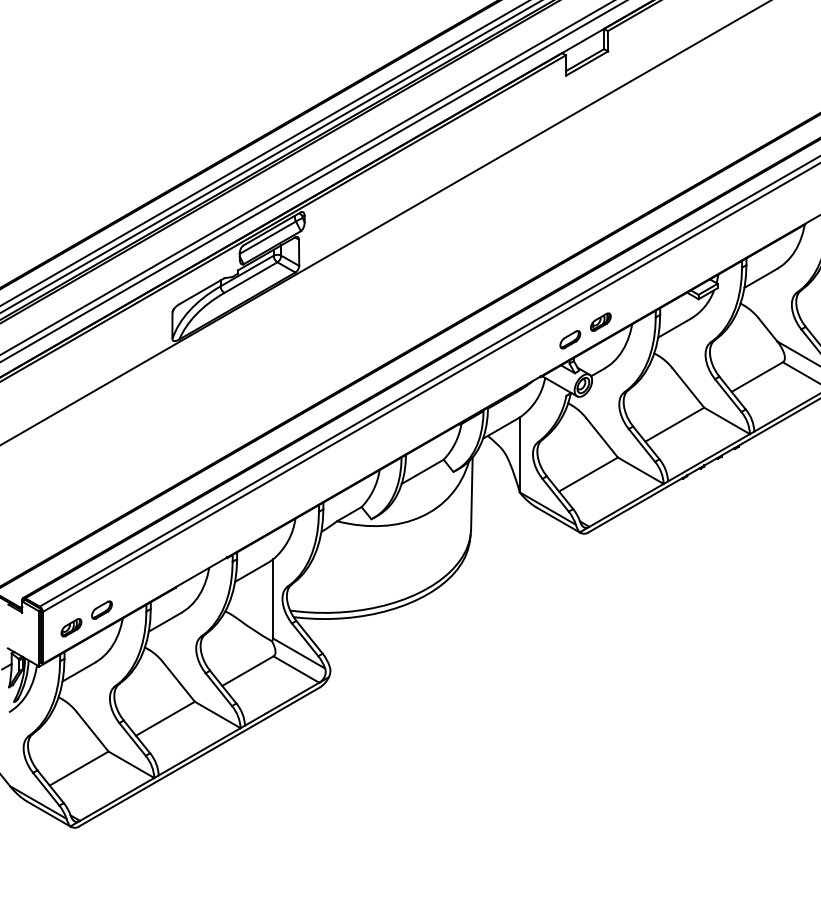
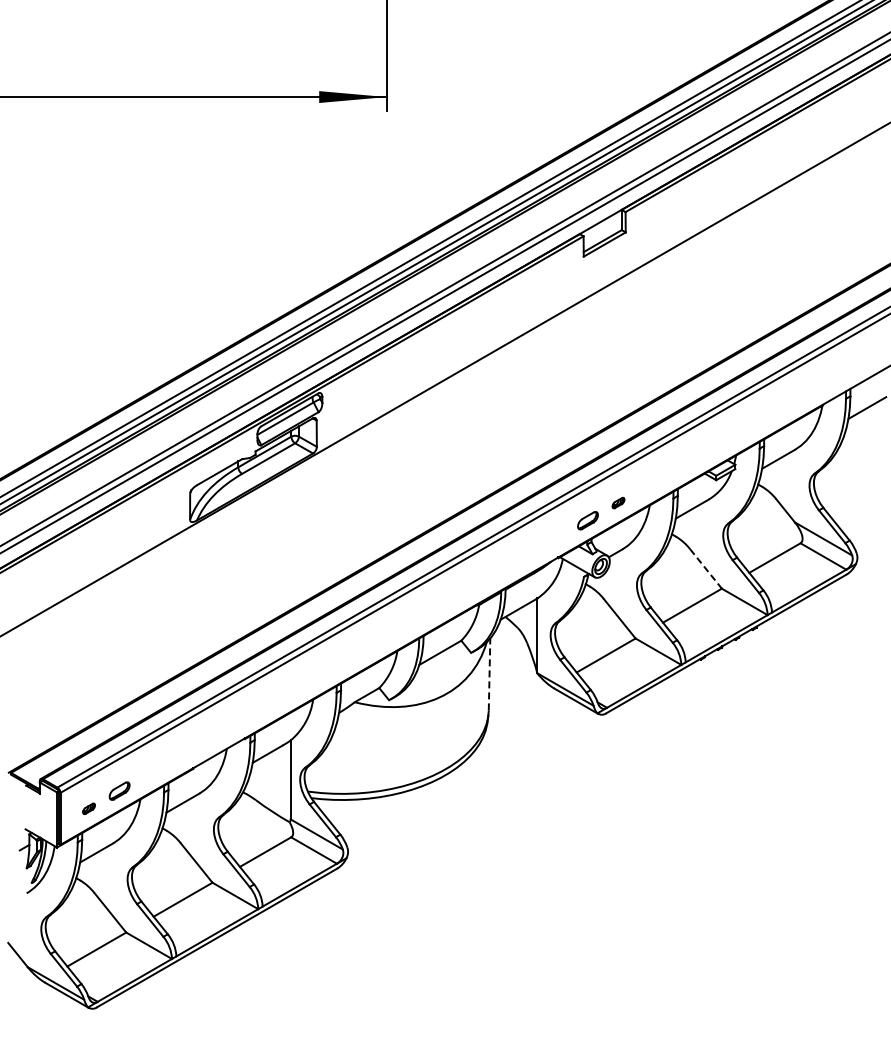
part: (600, 321) -> (618, 502), size x0.6
line: (688, 388) -> (706, 569), solid -> dashed
line: (471, 493) -> (489, 674), solid -> dashed
part: (70, 627) -> (88, 808), size x0.6

